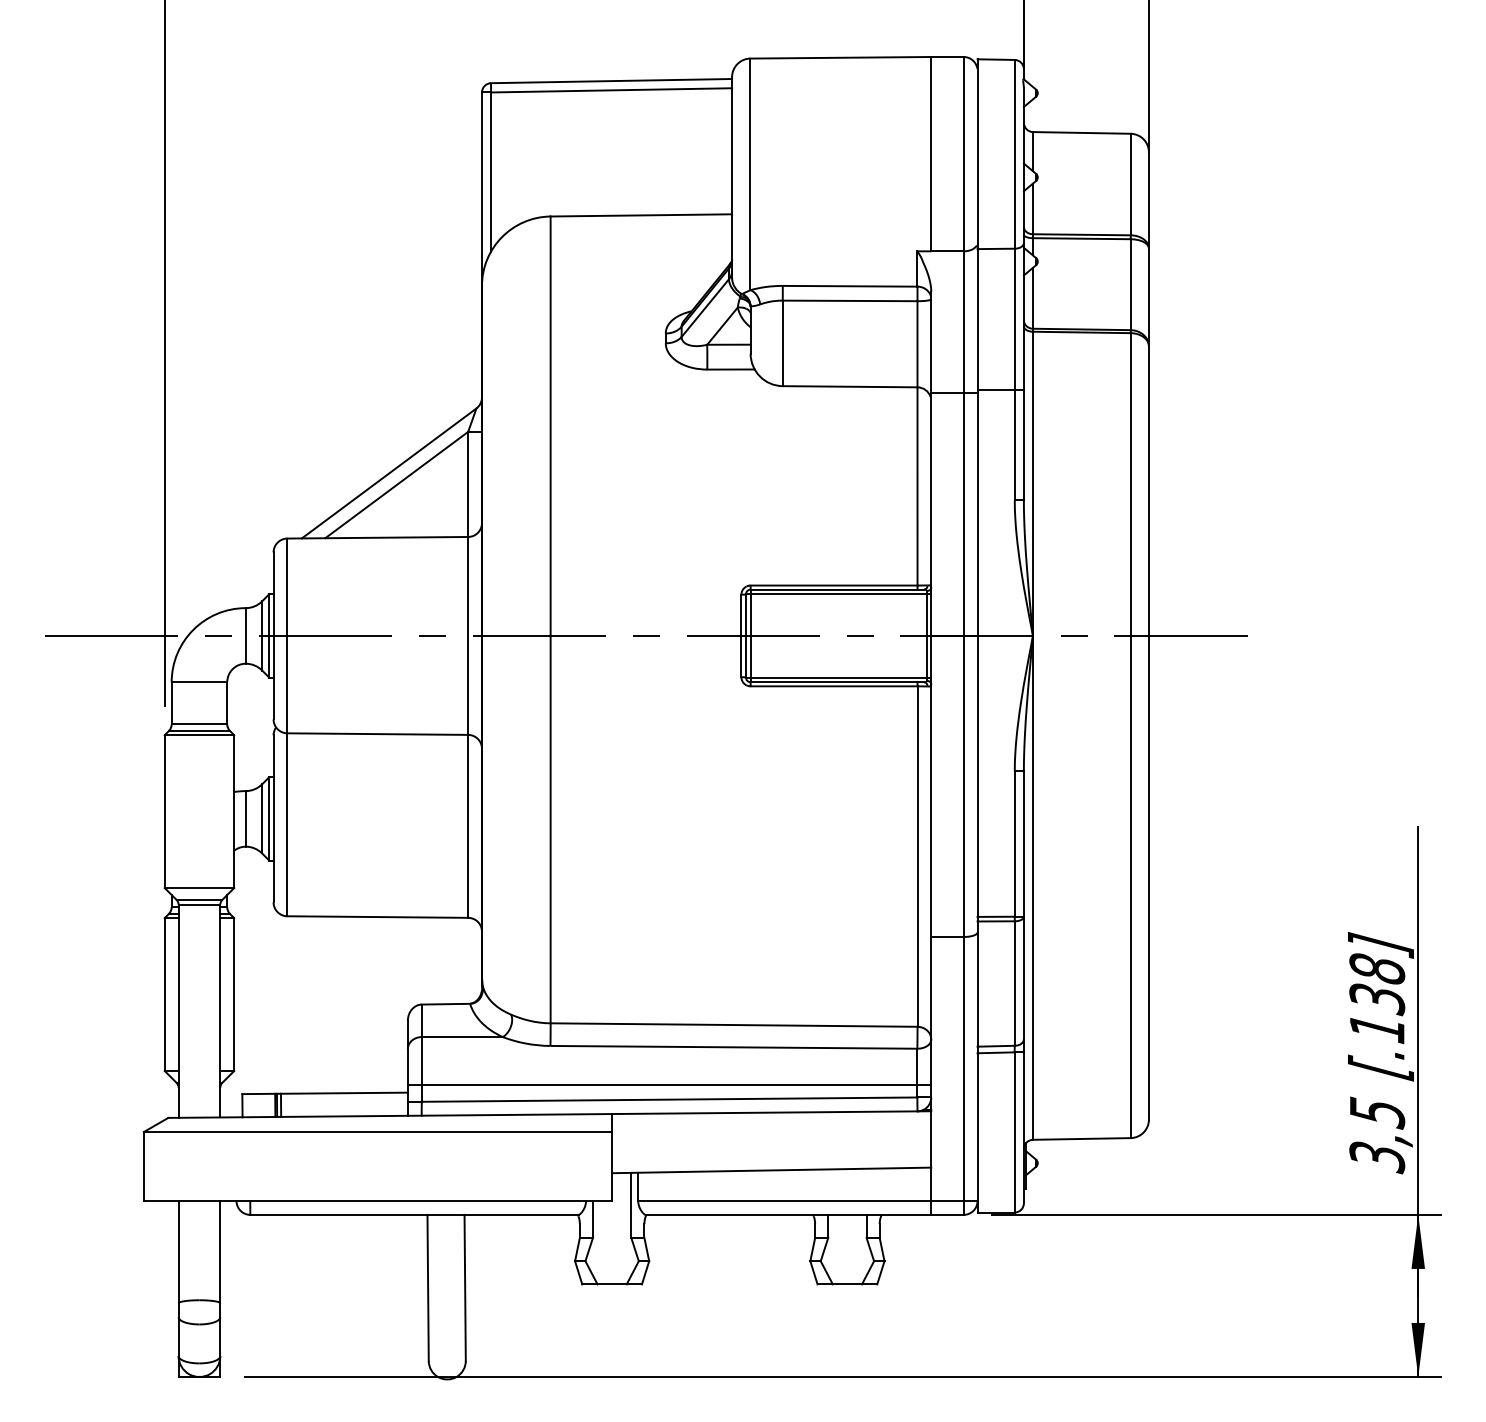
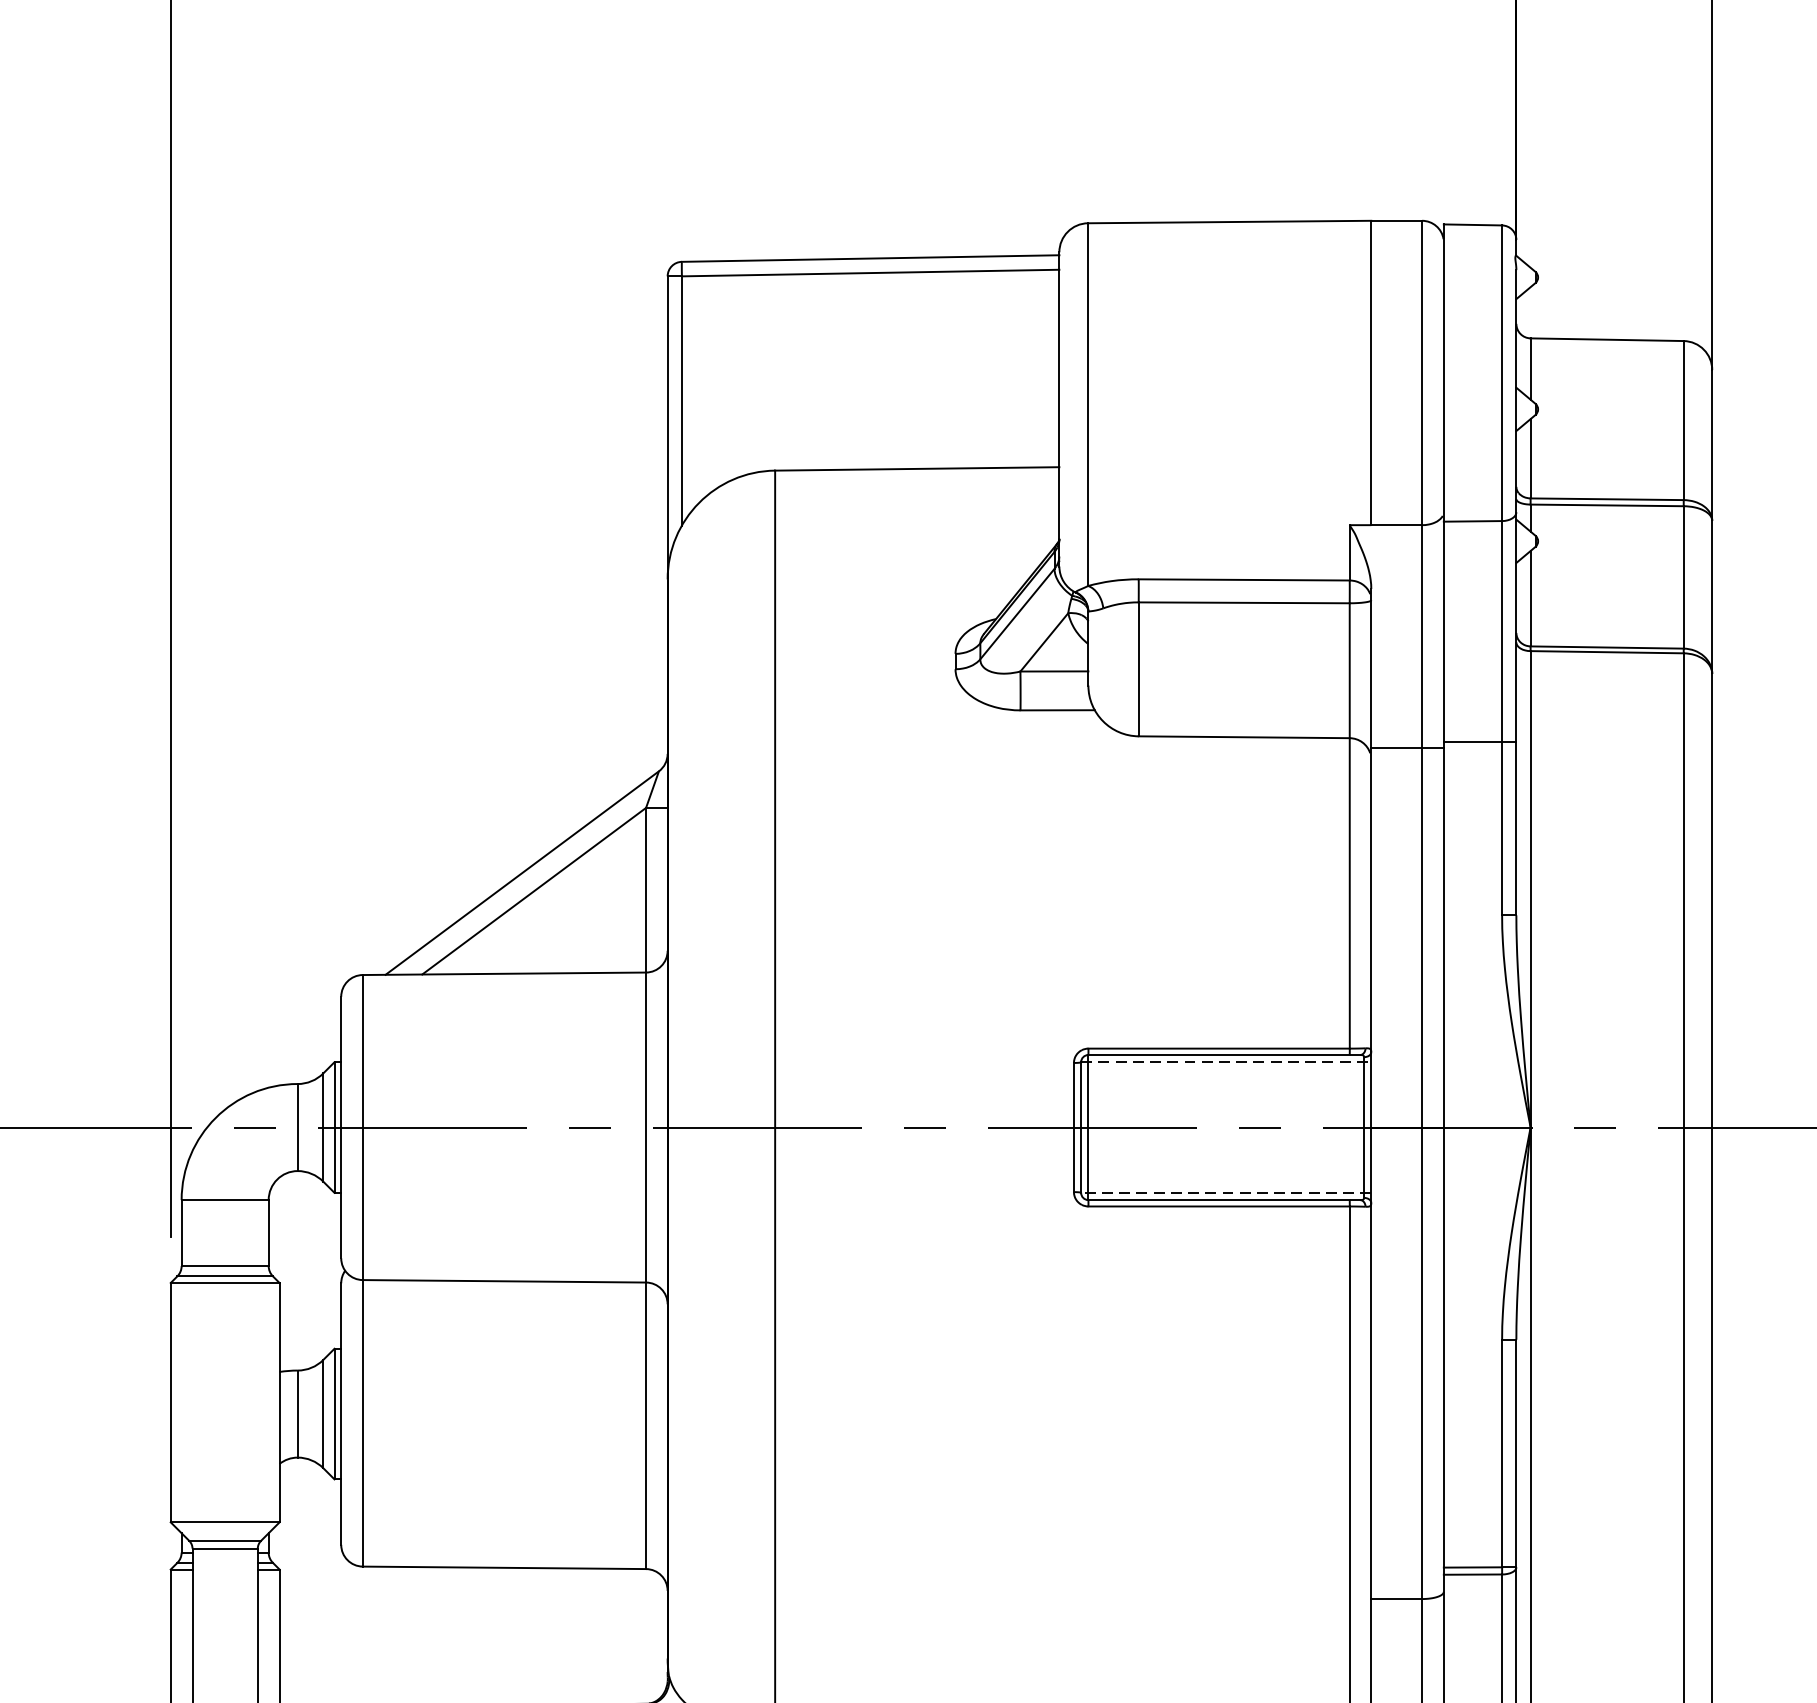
line: (838, 594) -> (1226, 1062), solid -> dashed
line: (838, 677) -> (1226, 1192), solid -> dashed

